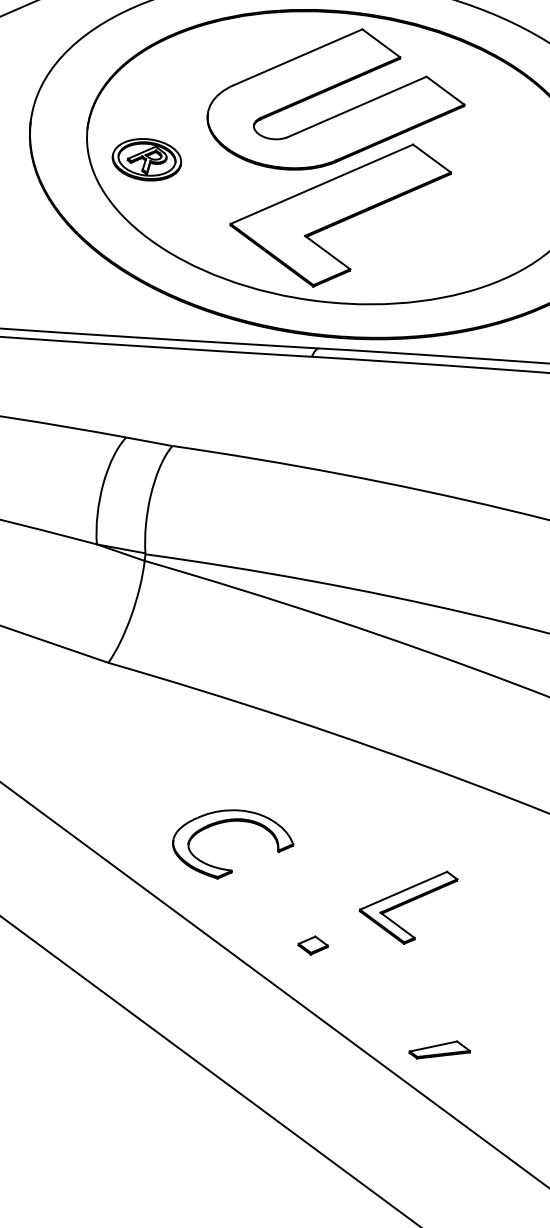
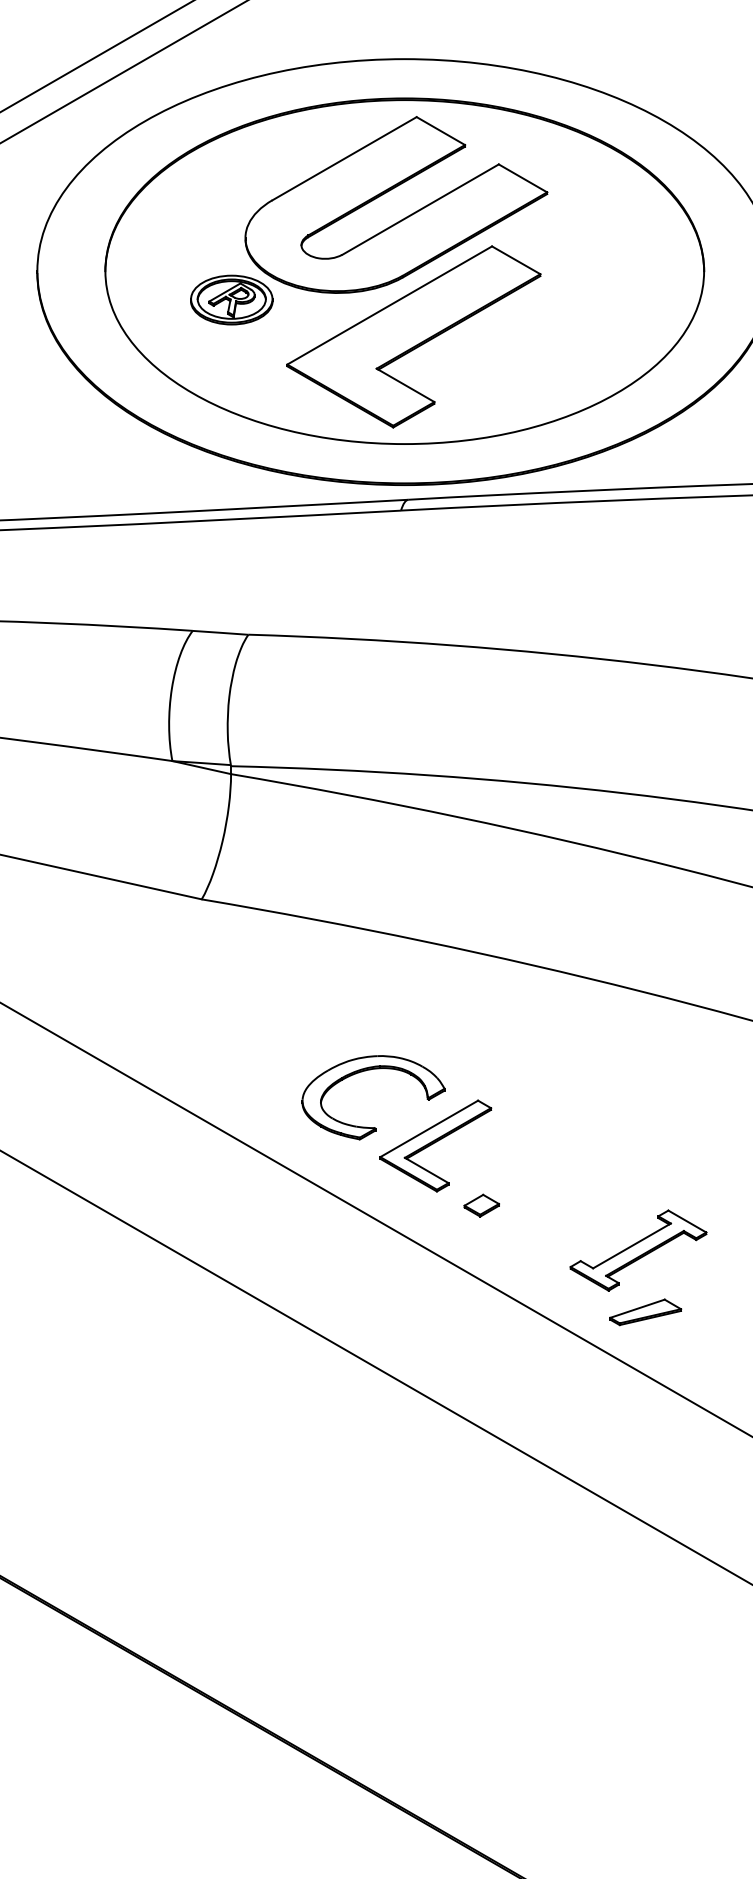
part: (146, 159) -> (231, 299), moved
part: (407, 905) -> (435, 1145), moved
part: (439, 997) -> (638, 1250), added

